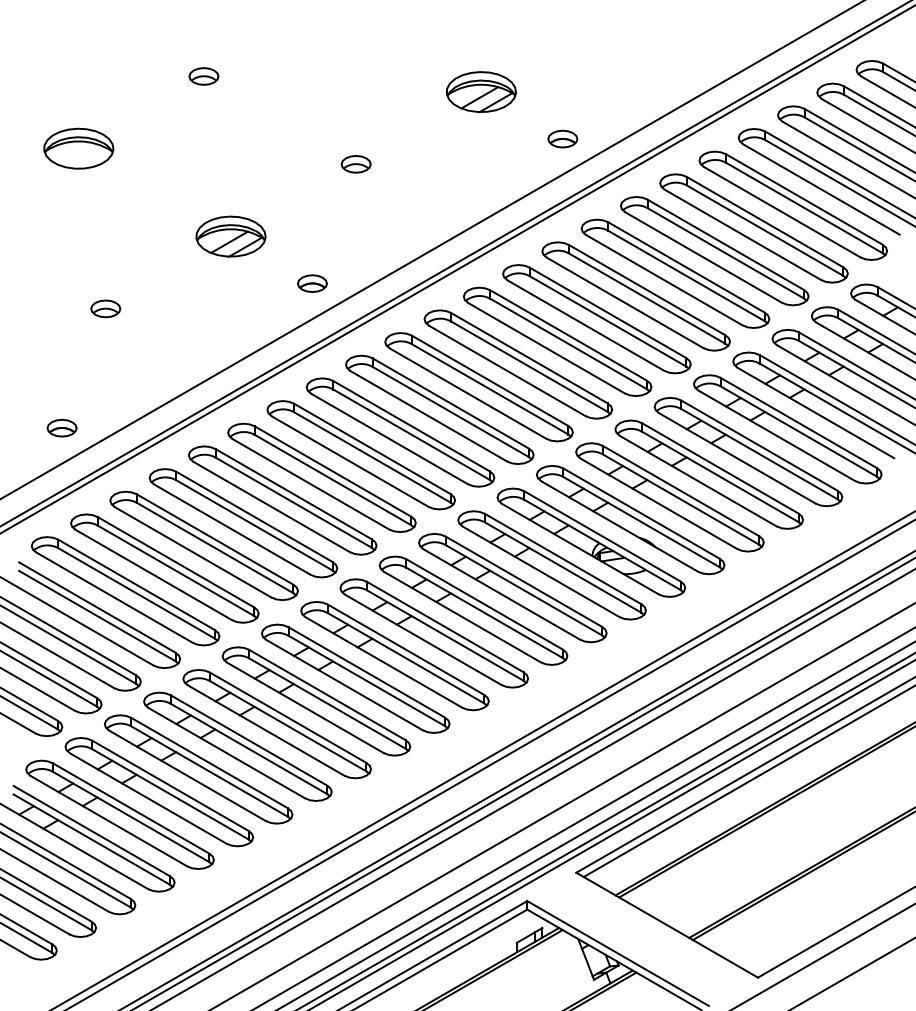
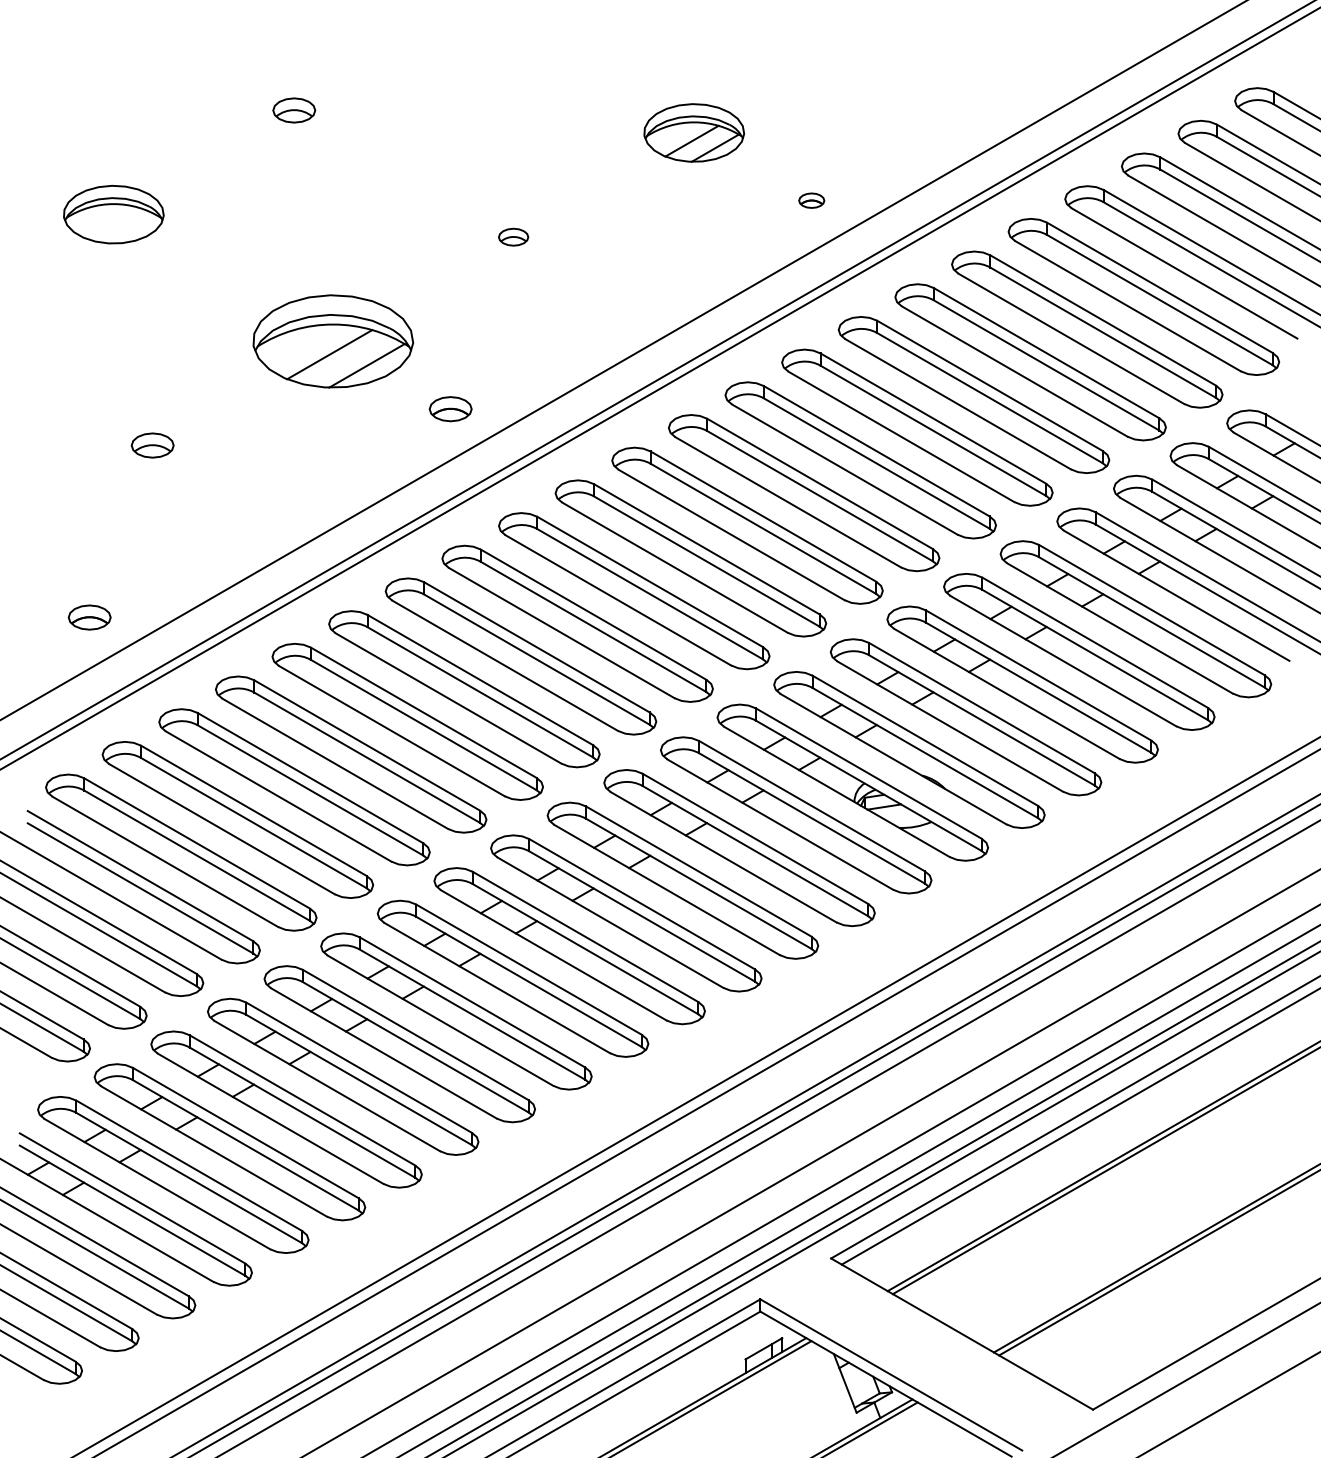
part: (562, 138) -> (811, 199), size x0.6
part: (355, 164) -> (512, 237), size x0.7
part: (230, 236) -> (332, 341), size x1.6

